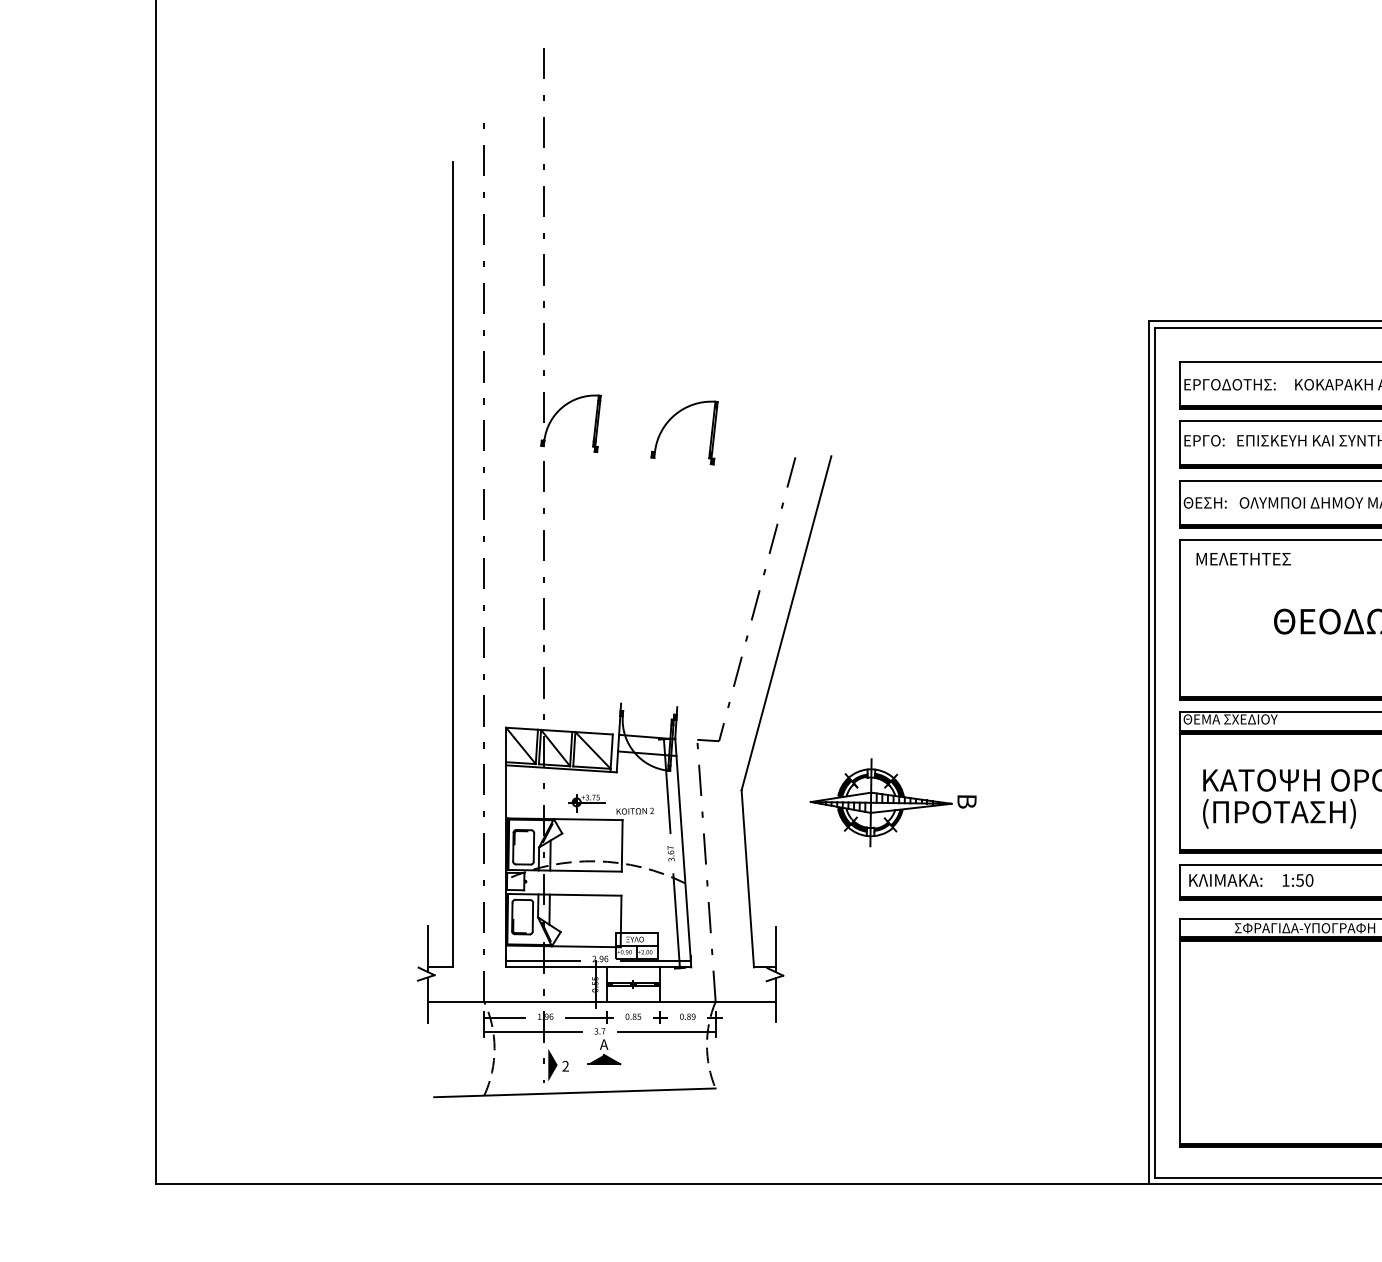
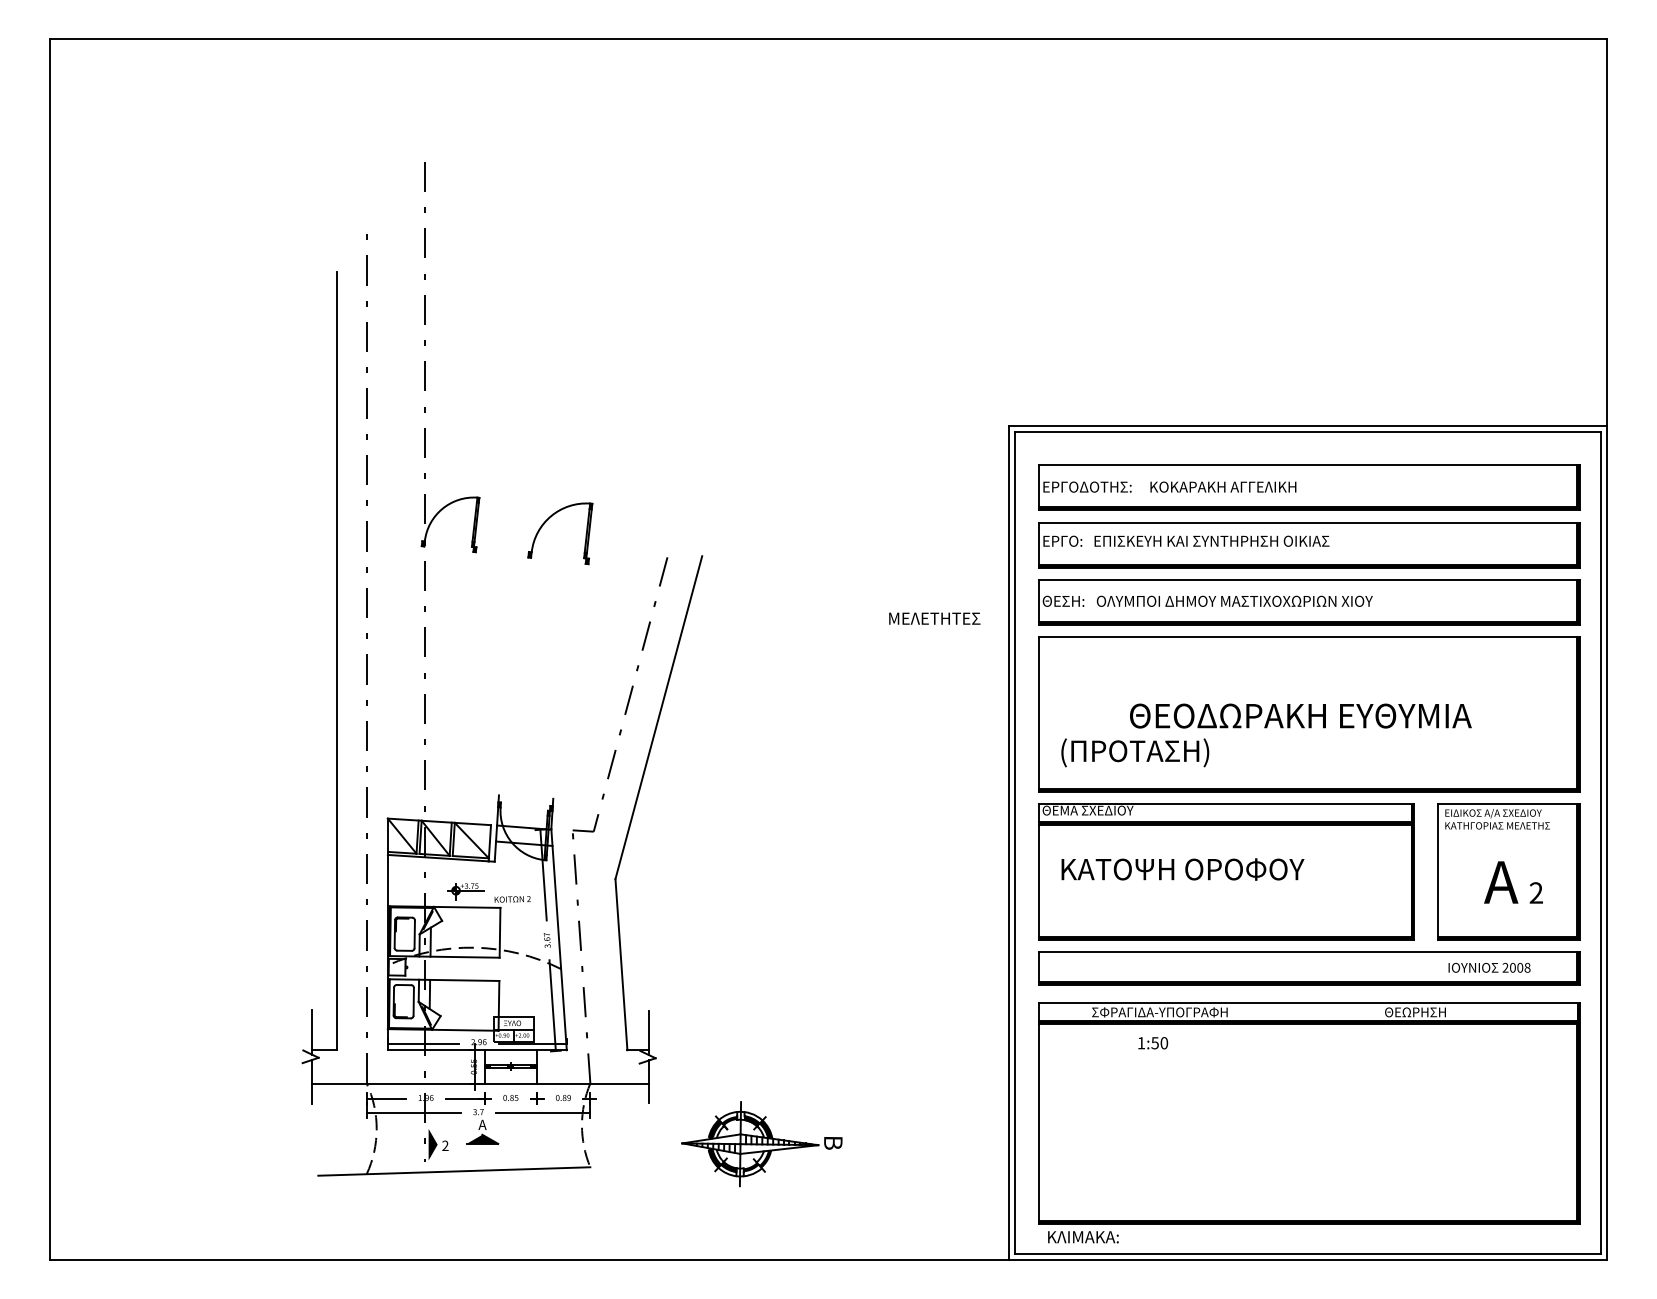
text: (1243, 558) -> (934, 618), moved
part: (892, 803) -> (761, 1144), moved
text: (1279, 813) -> (1135, 752), moved
text: (1225, 880) -> (1083, 1237), moved
text: (1298, 880) -> (1153, 1043), moved

